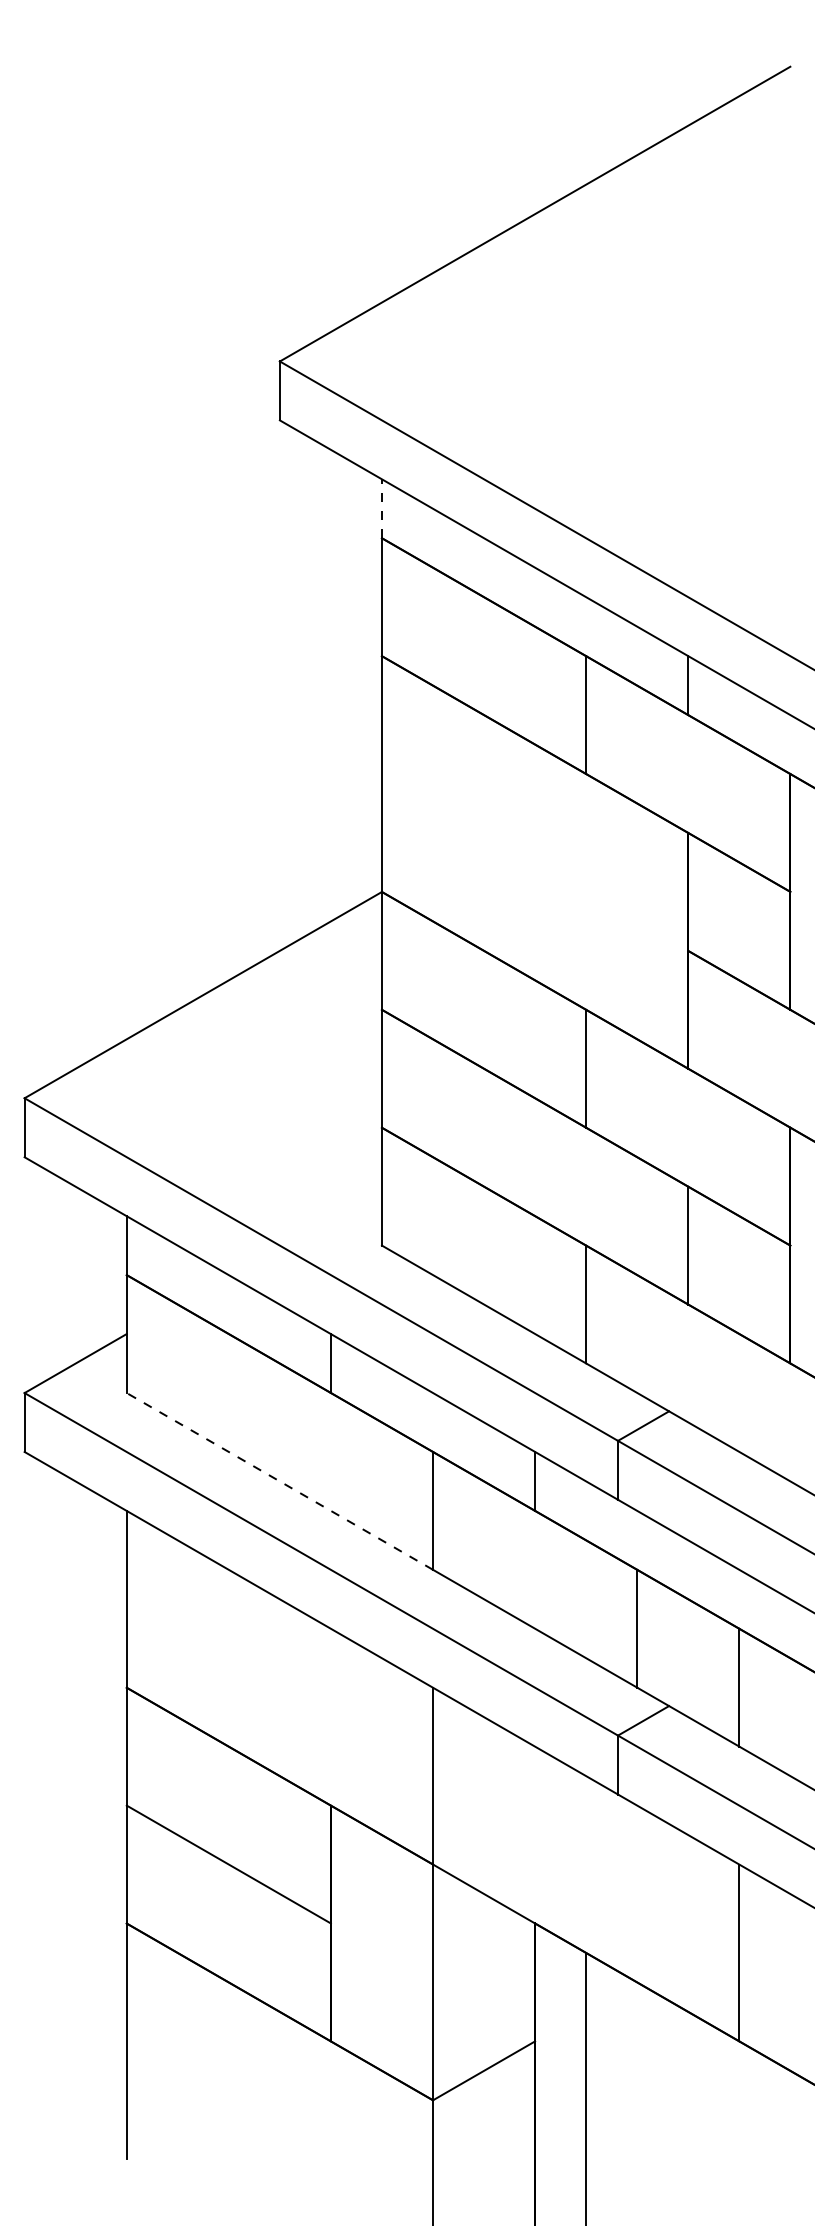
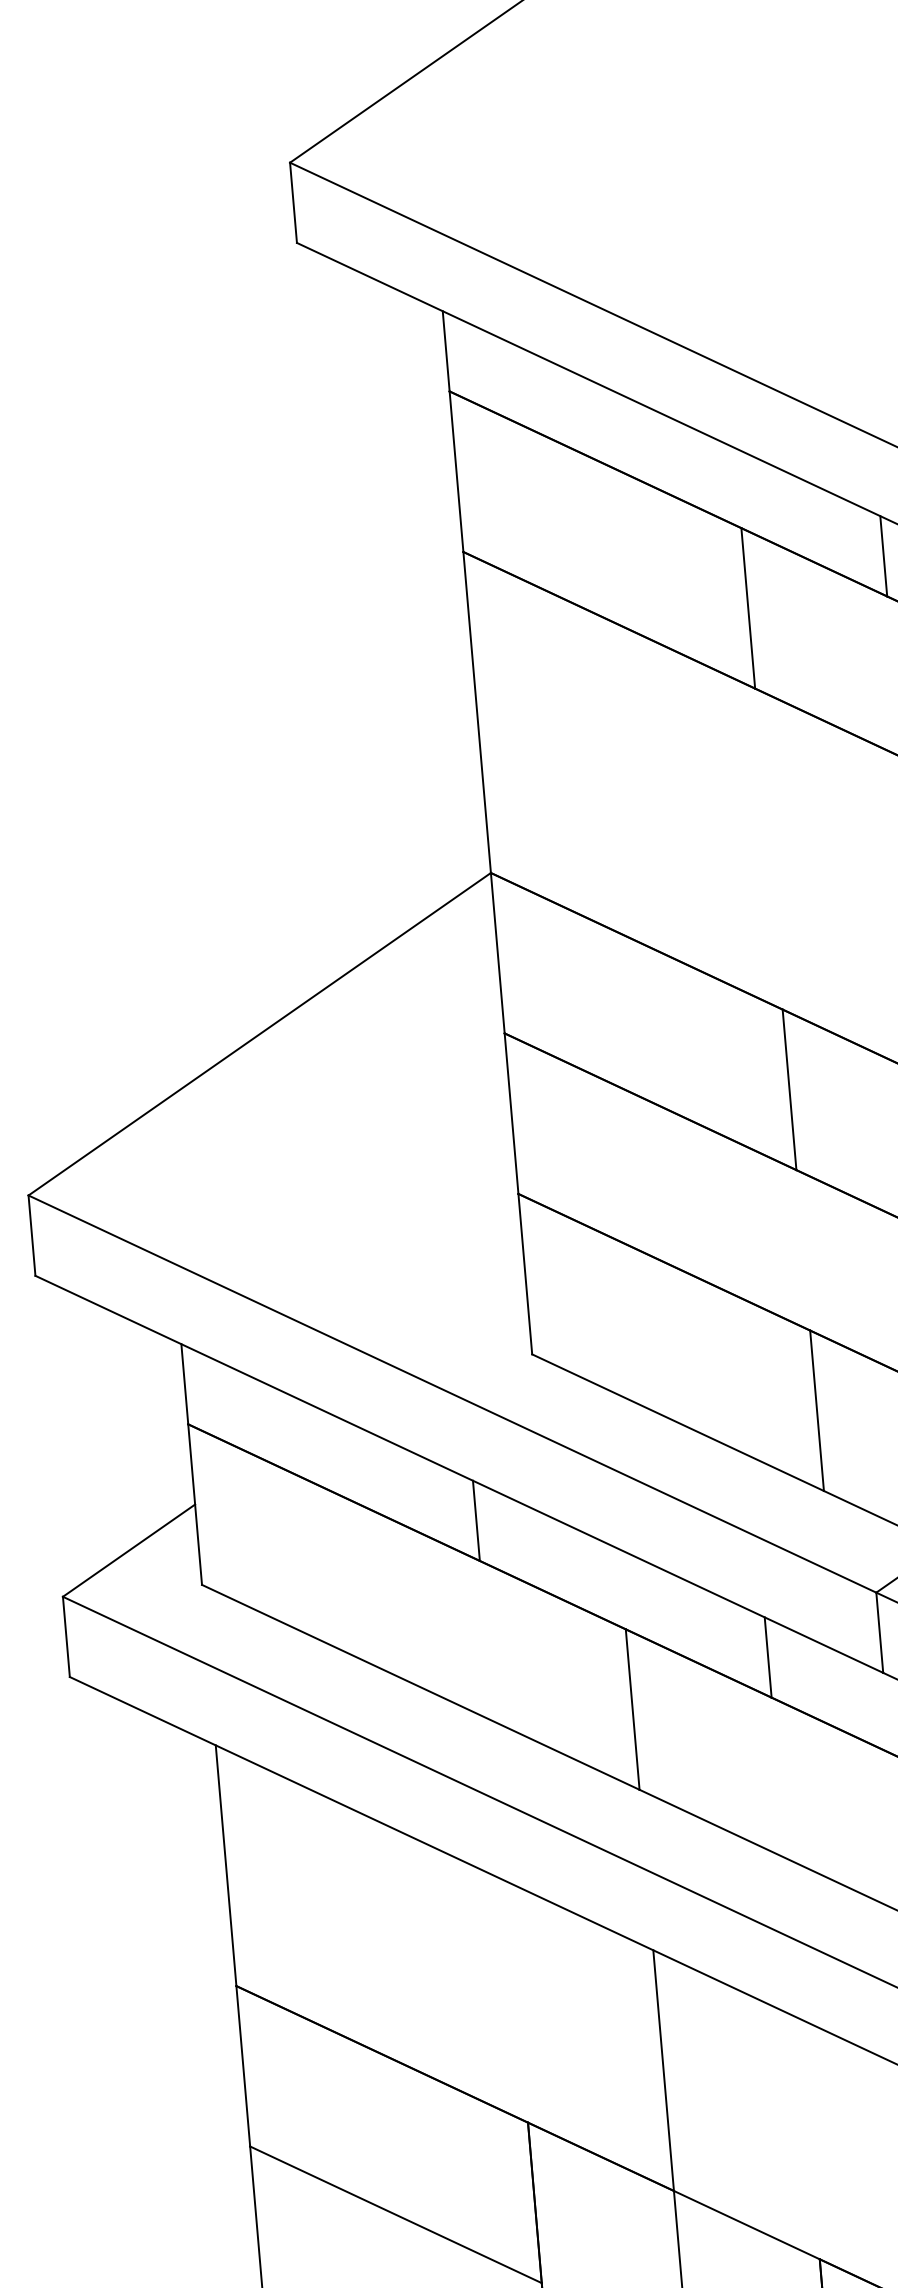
line: (381, 508) -> (445, 351), dashed -> solid
line: (279, 1481) -> (420, 1687), dashed -> solid

